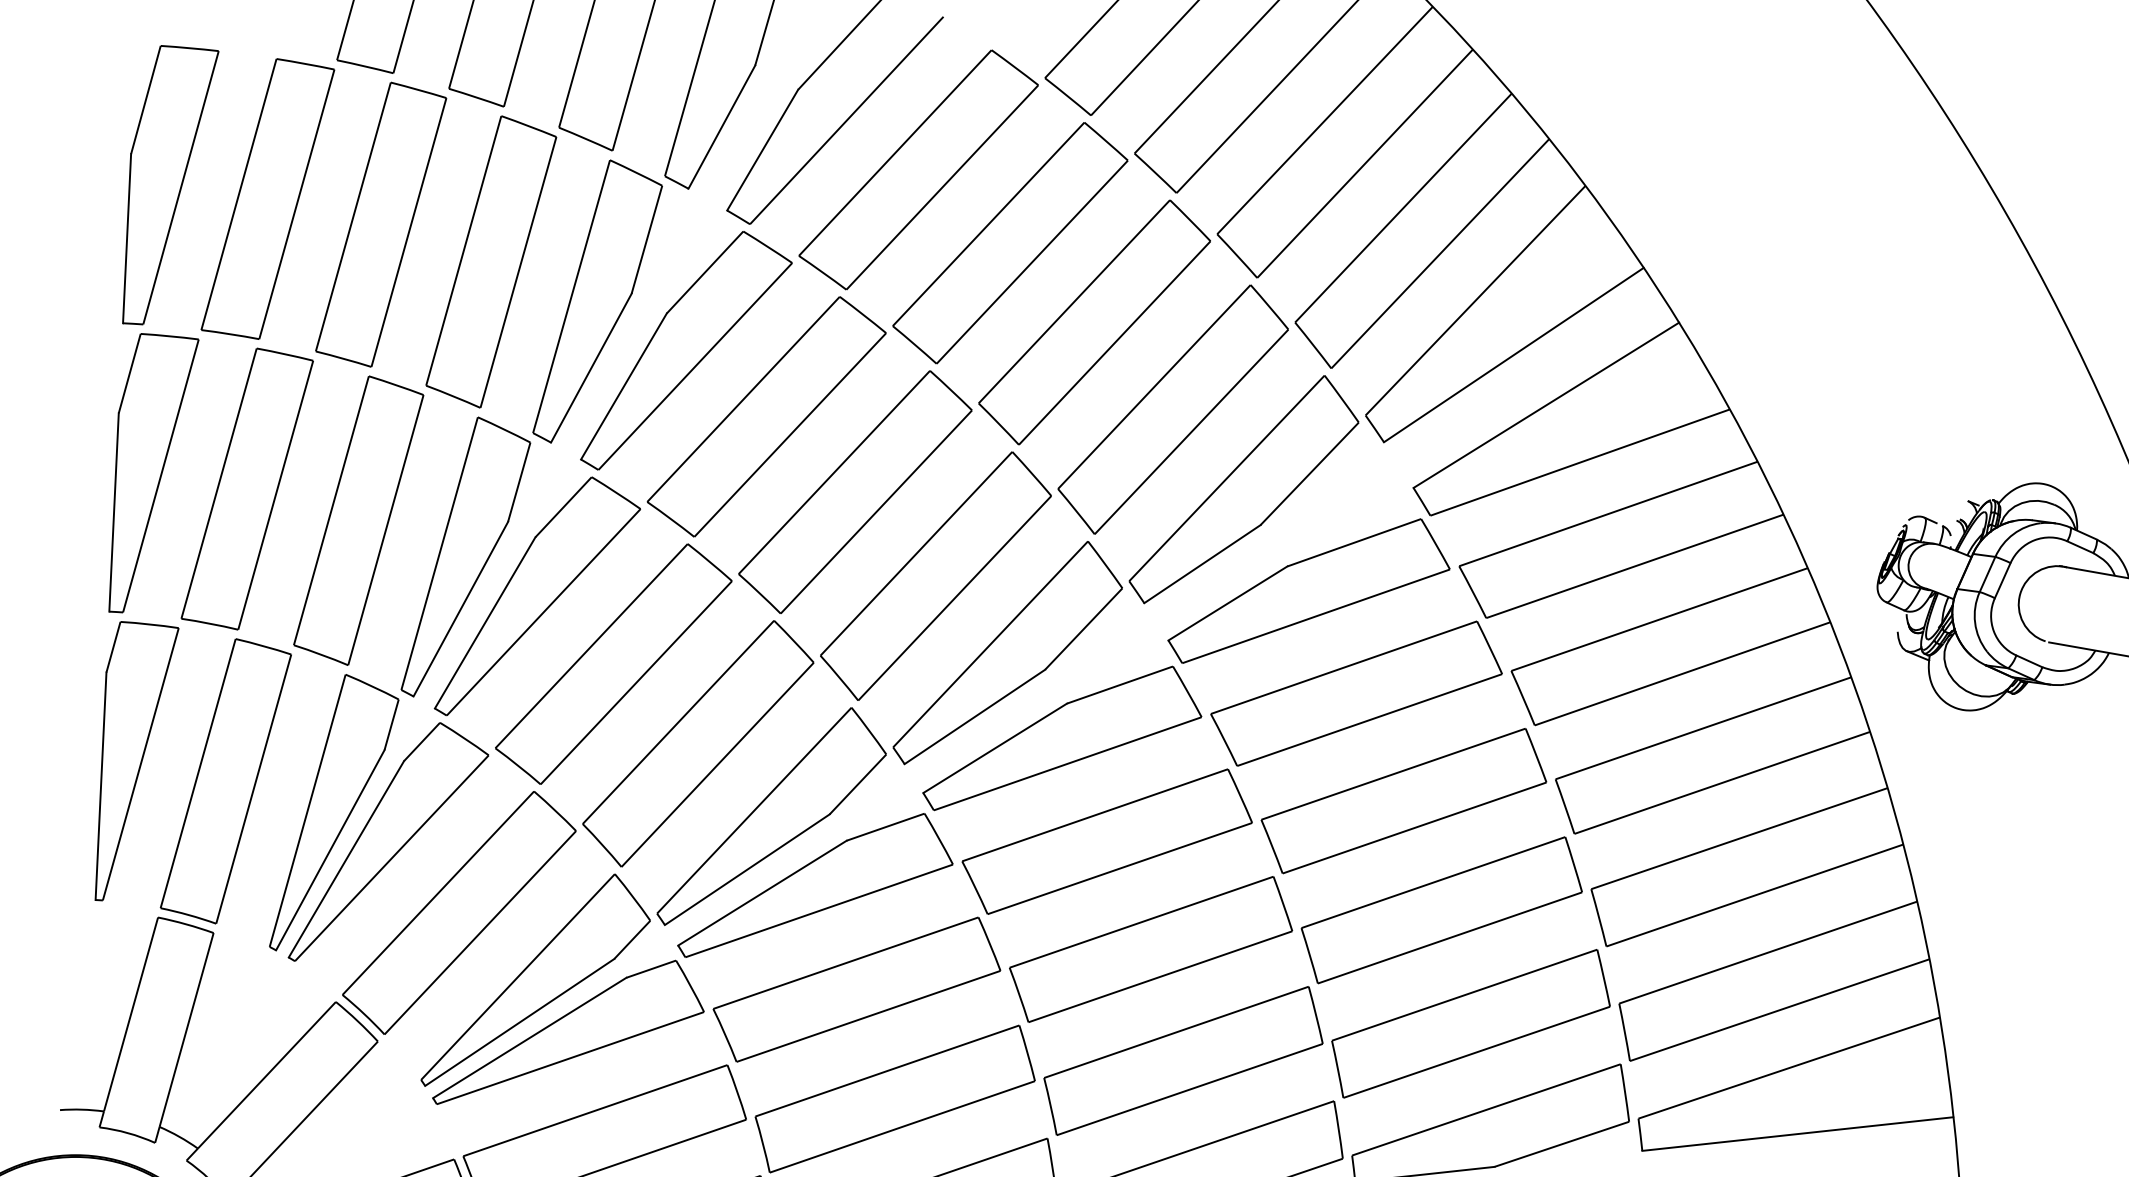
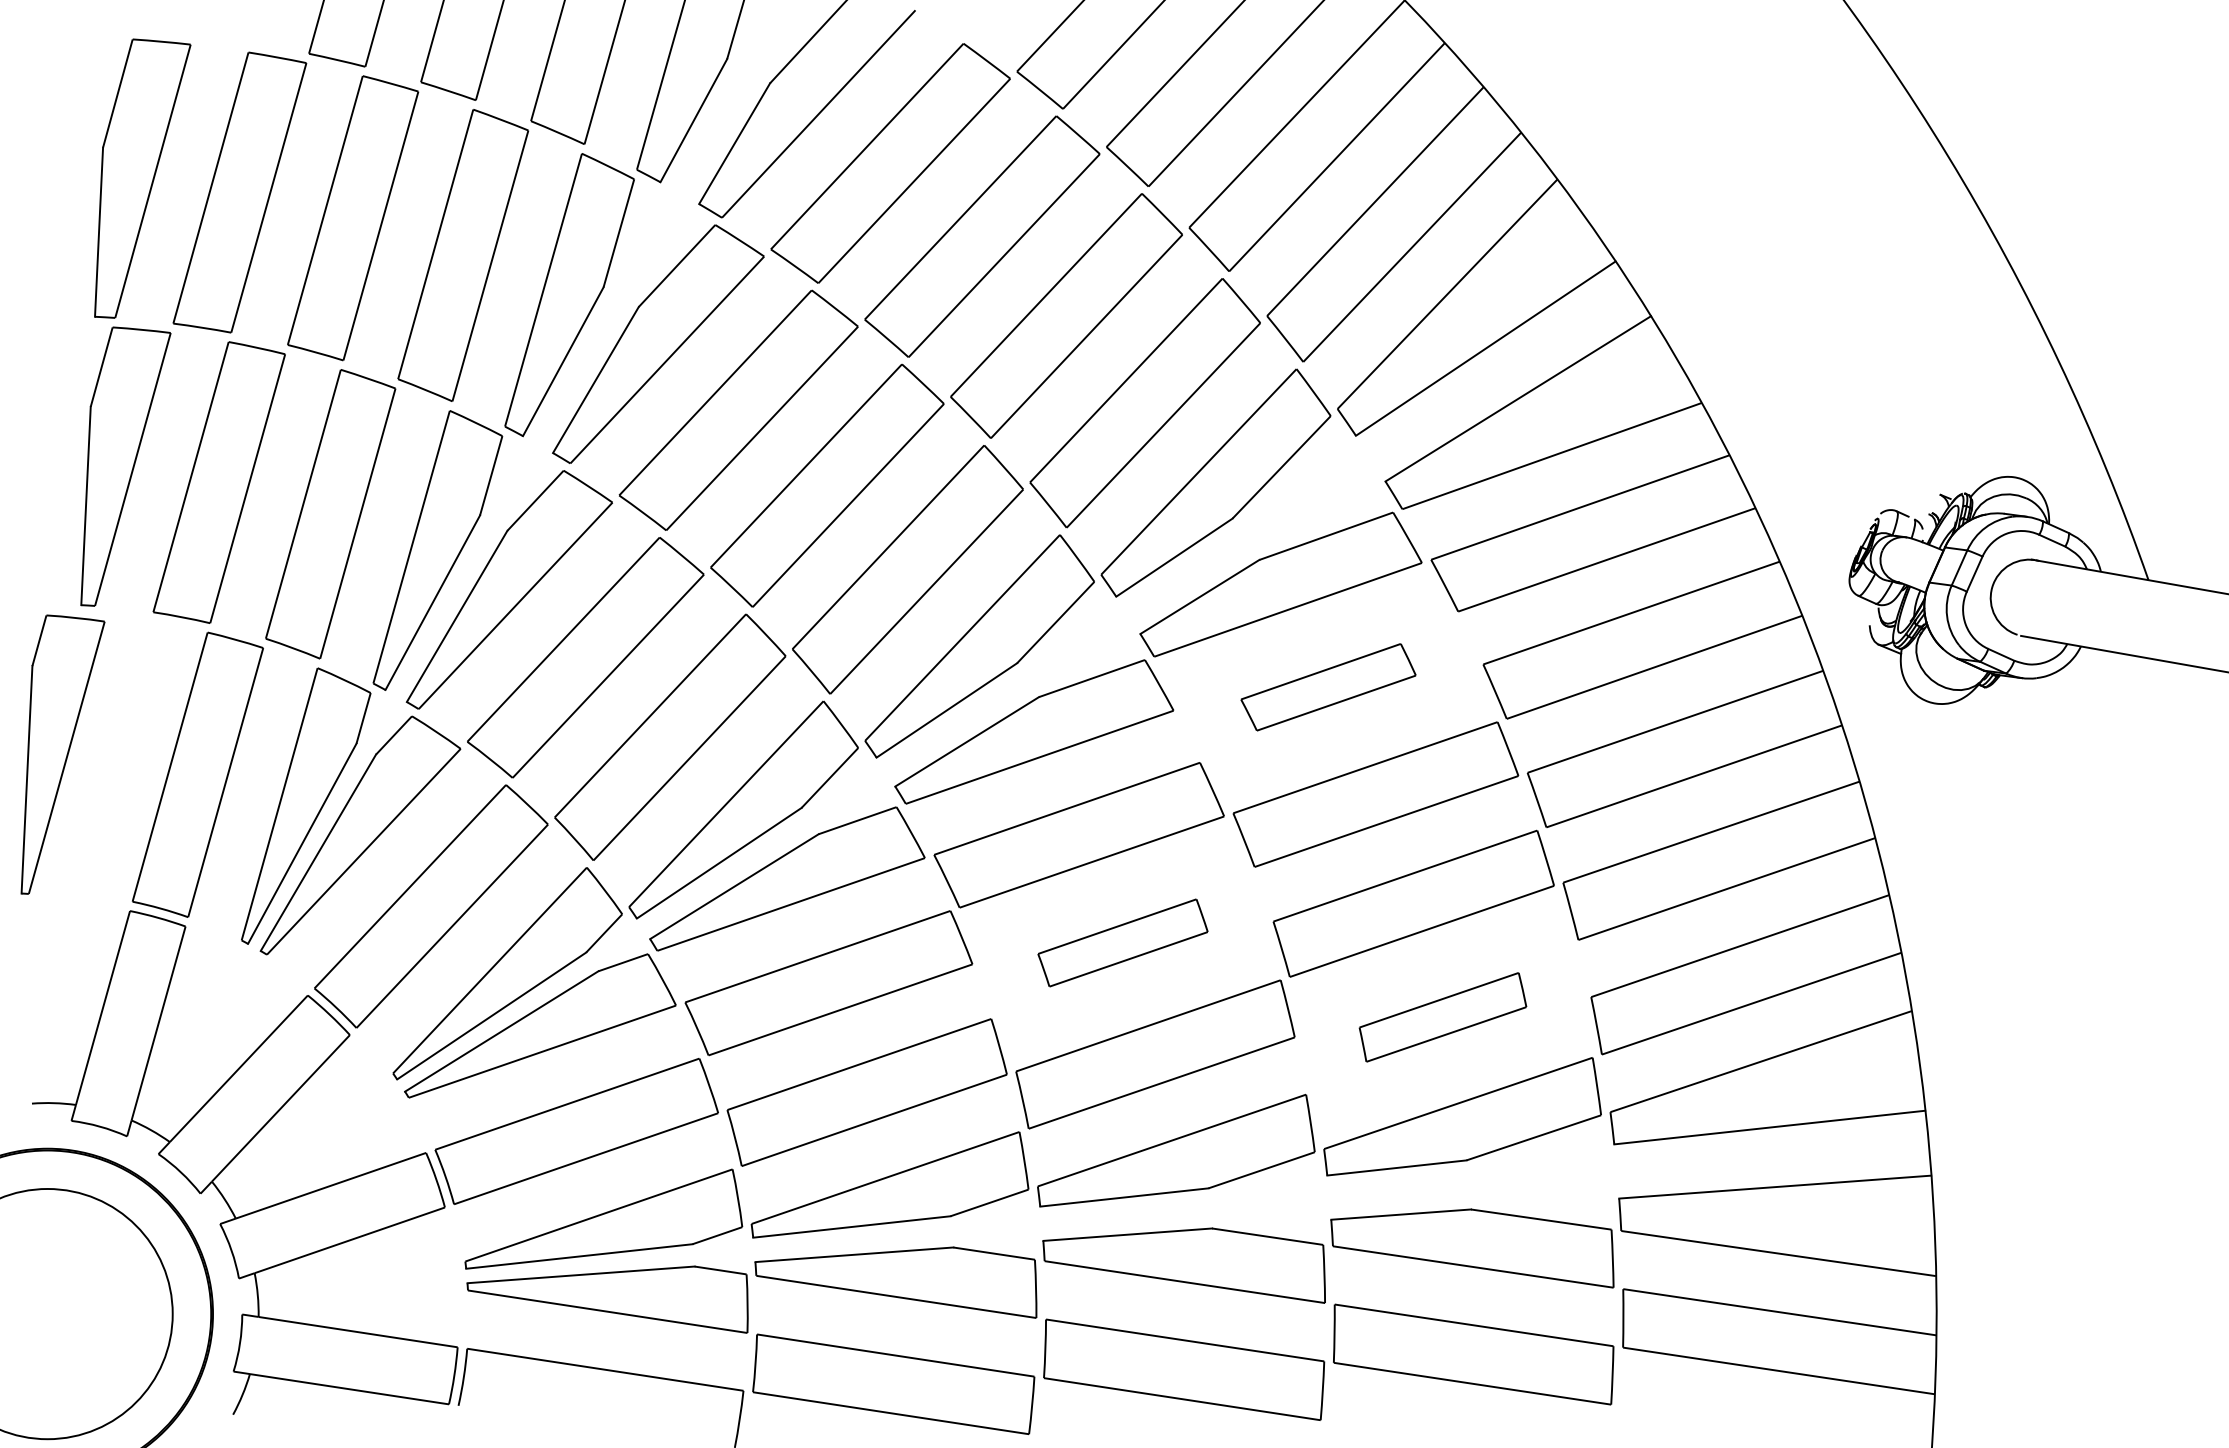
part: (1356, 693) -> (1328, 687), size x0.6
part: (136, 760) -> (62, 754), moved
part: (1150, 948) -> (1122, 942), size x0.6
part: (1470, 1023) -> (1442, 1017), size x0.6

